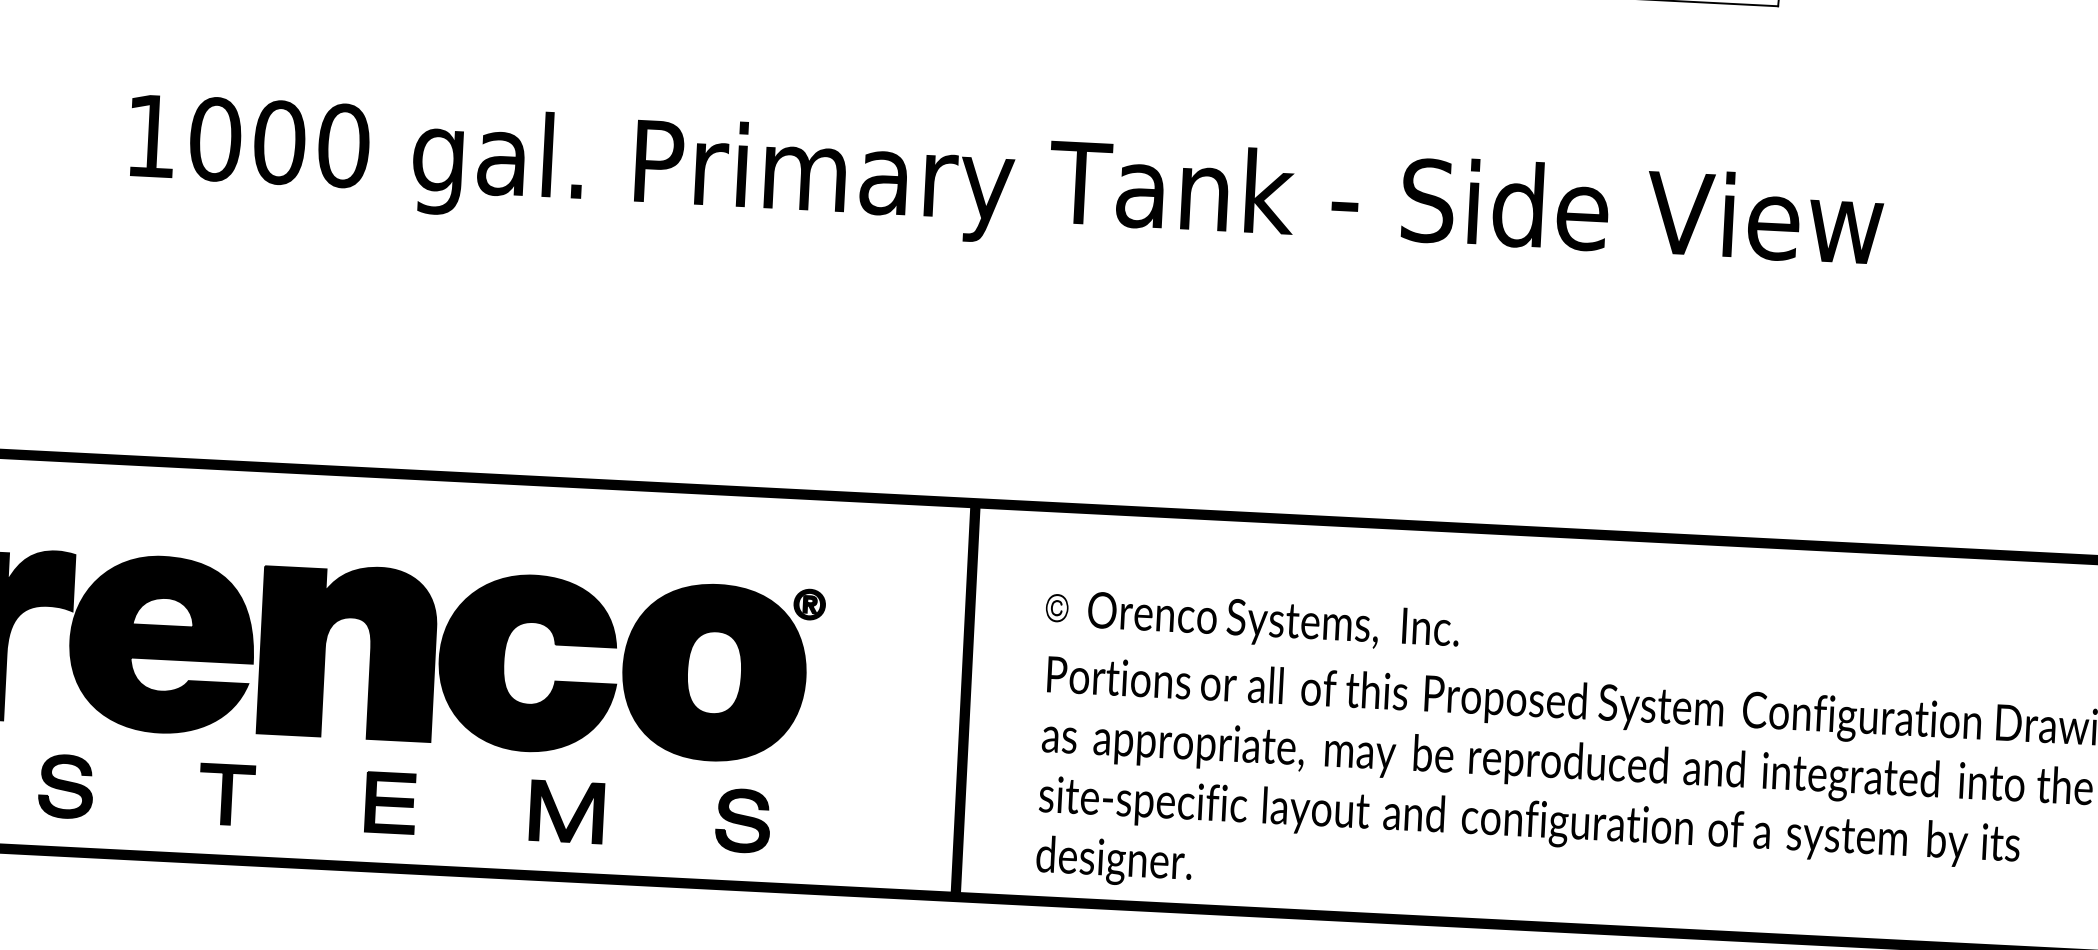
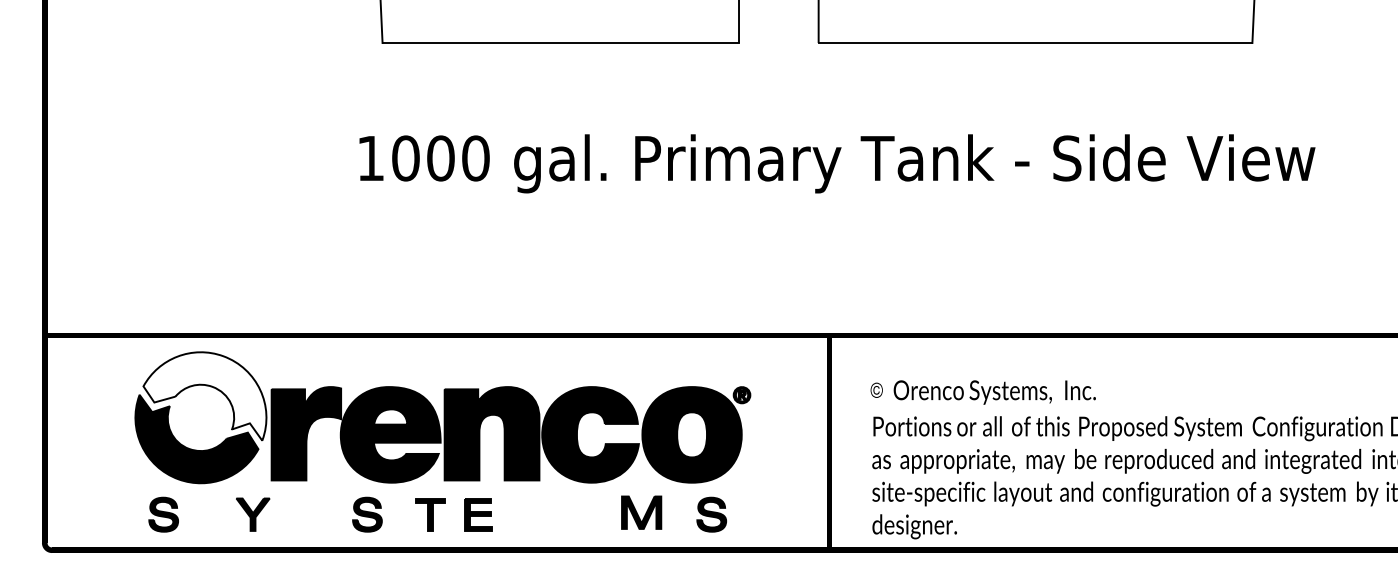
part: (66, 786) -> (367, 514), moved
part: (390, 802) -> (478, 514), moved
part: (566, 811) -> (641, 512), moved

